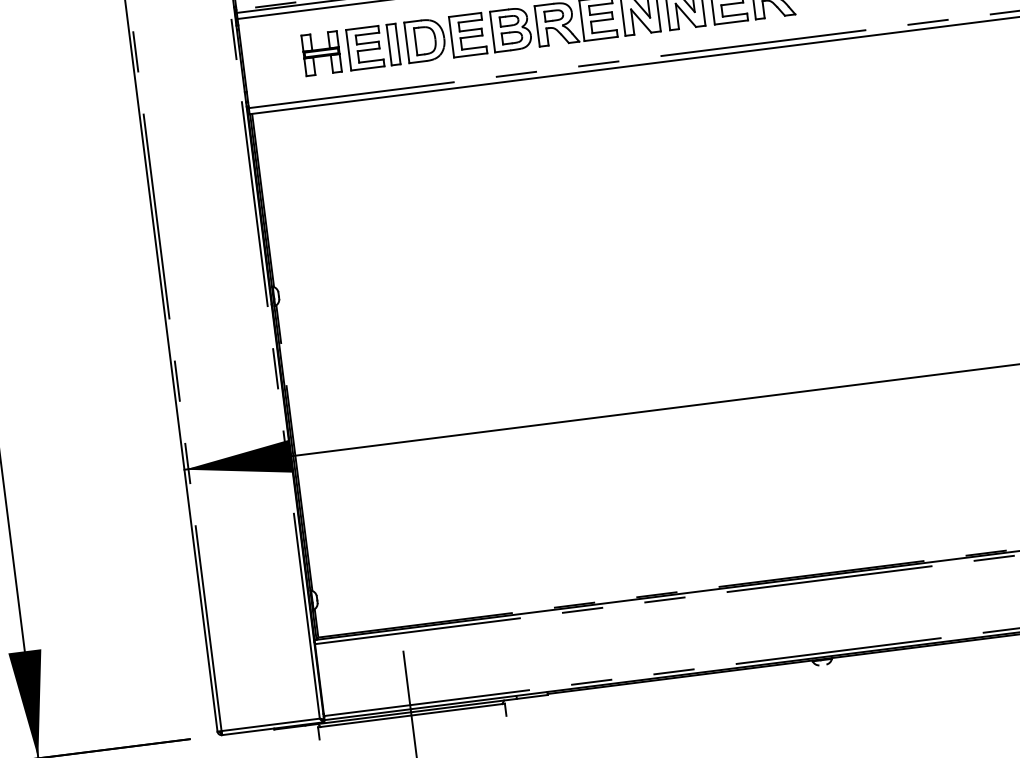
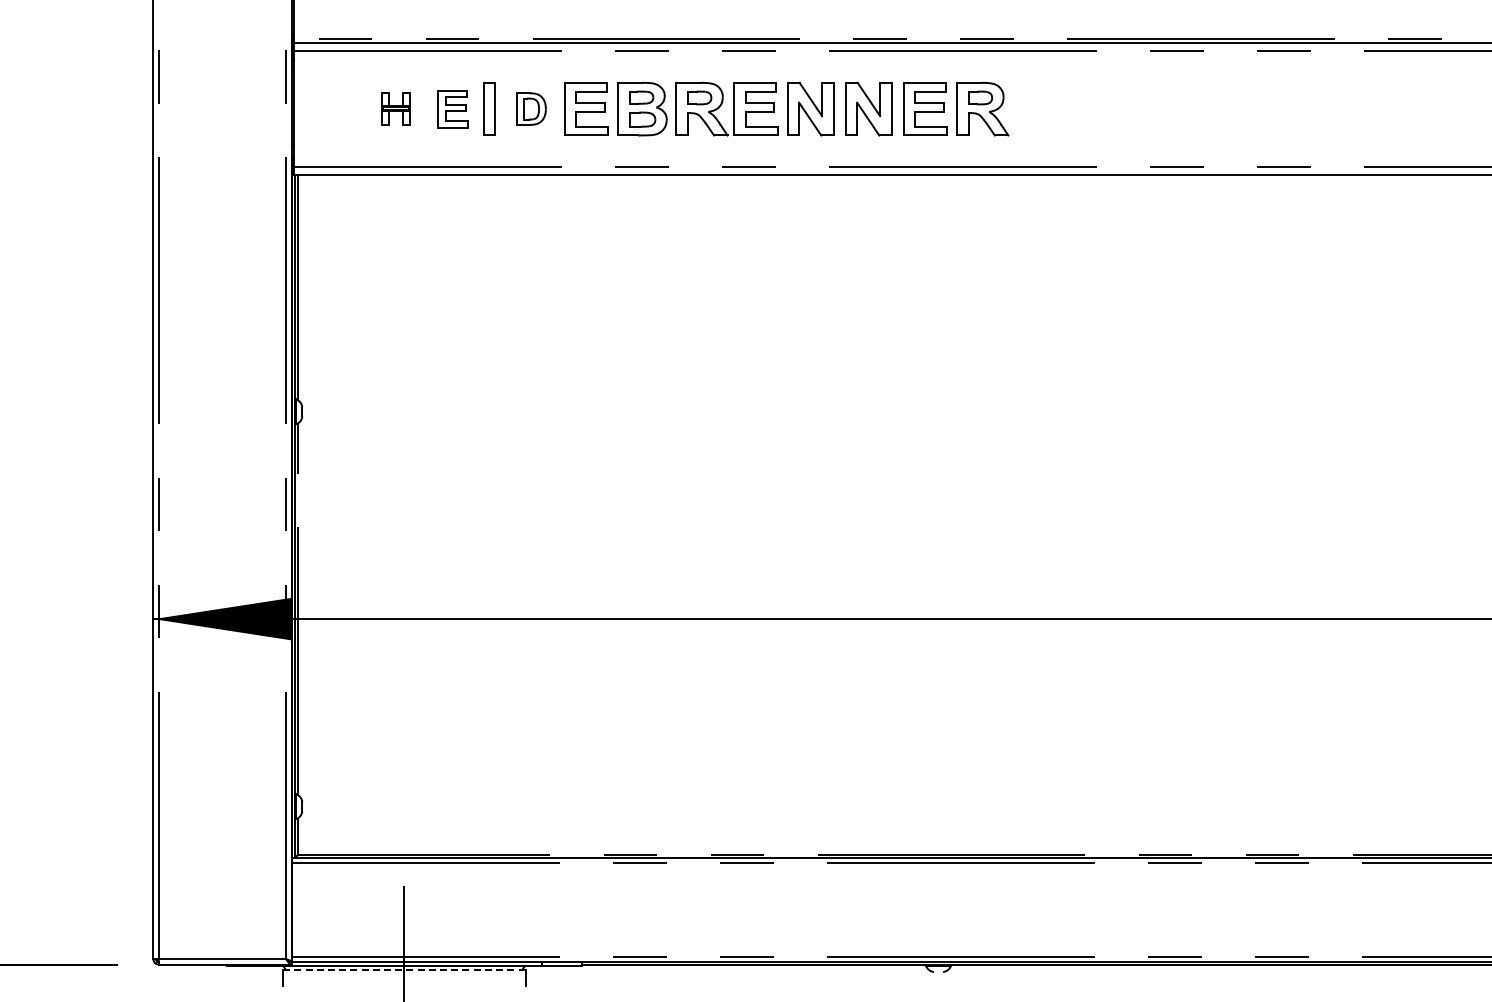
part: (425, 40) -> (531, 108), size x0.6
part: (364, 47) -> (452, 108), size x0.7
part: (321, 53) -> (395, 108), size x0.6
line: (411, 715) -> (403, 970), solid -> dashed

